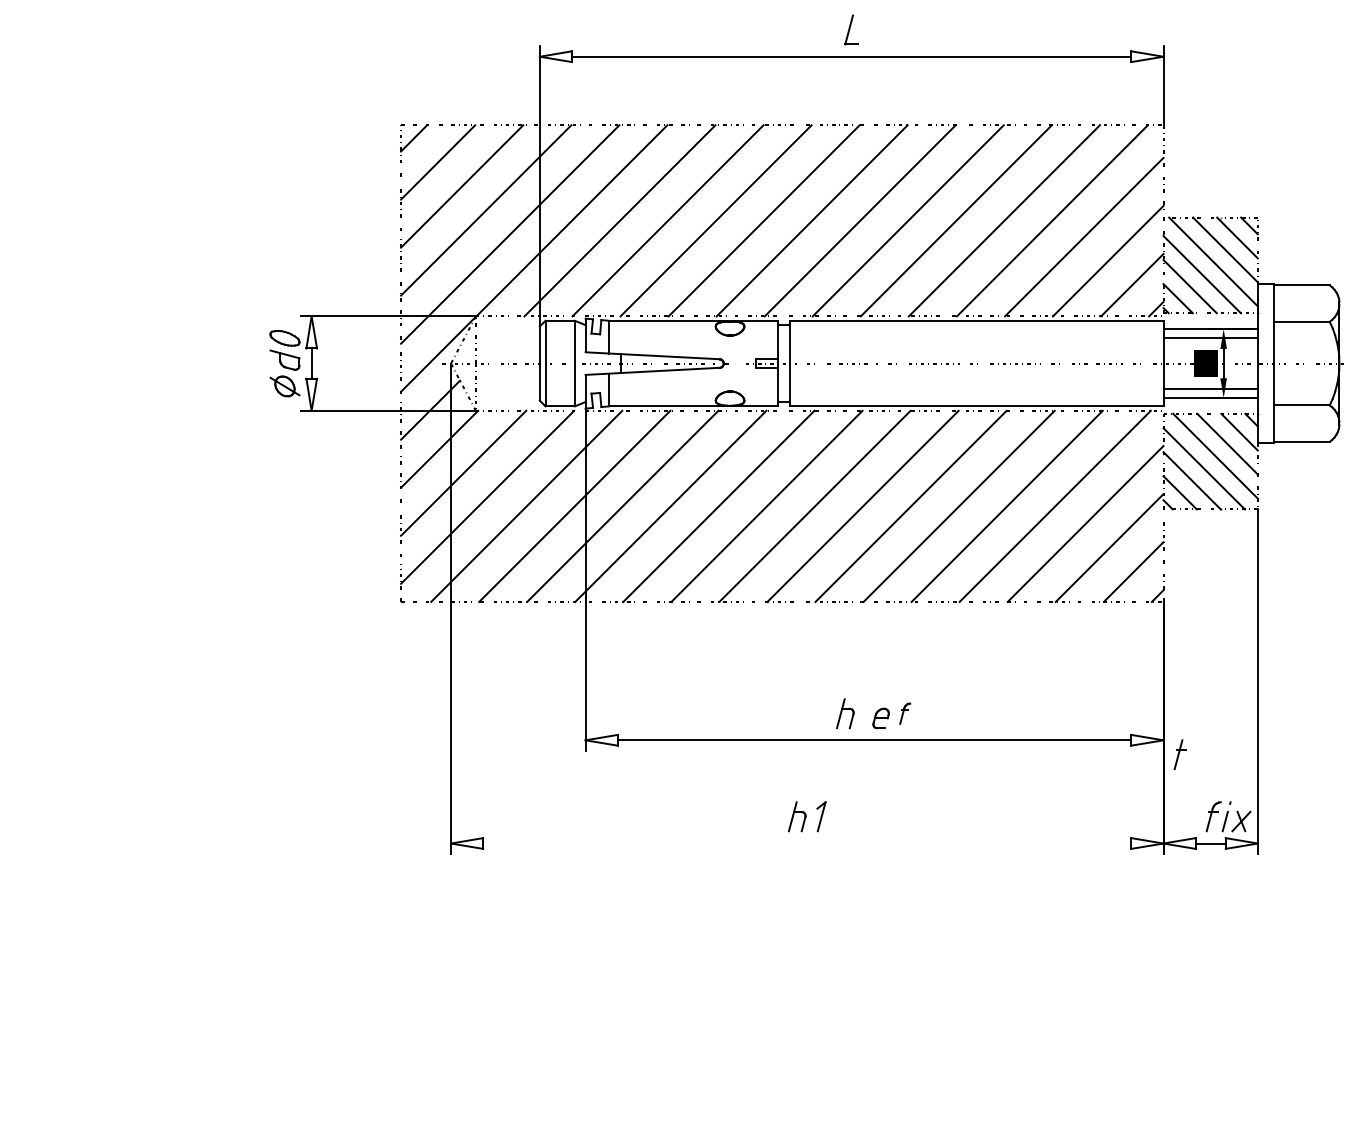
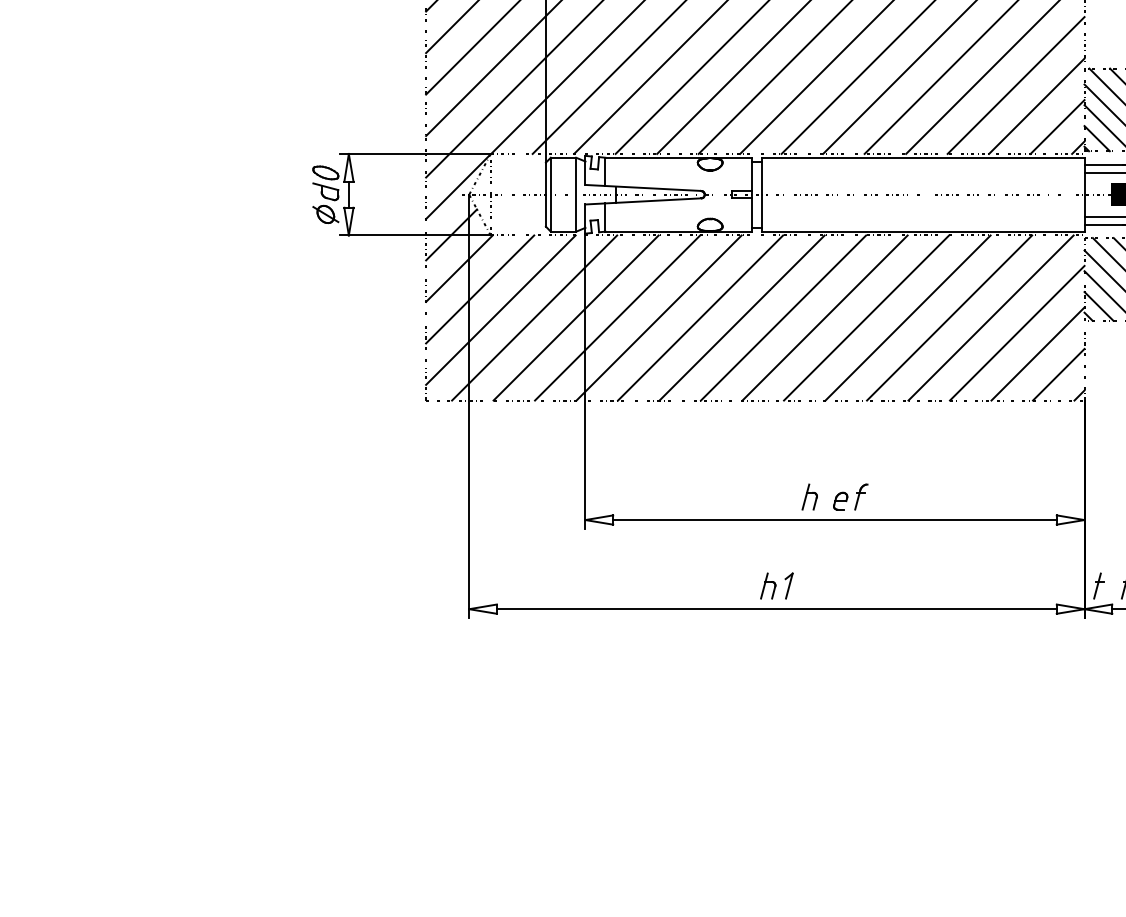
part: (905, 713) -> (861, 496), size x1.43
part: (1179, 754) -> (1098, 585), moved
line: (807, 843) -> (777, 609), added

